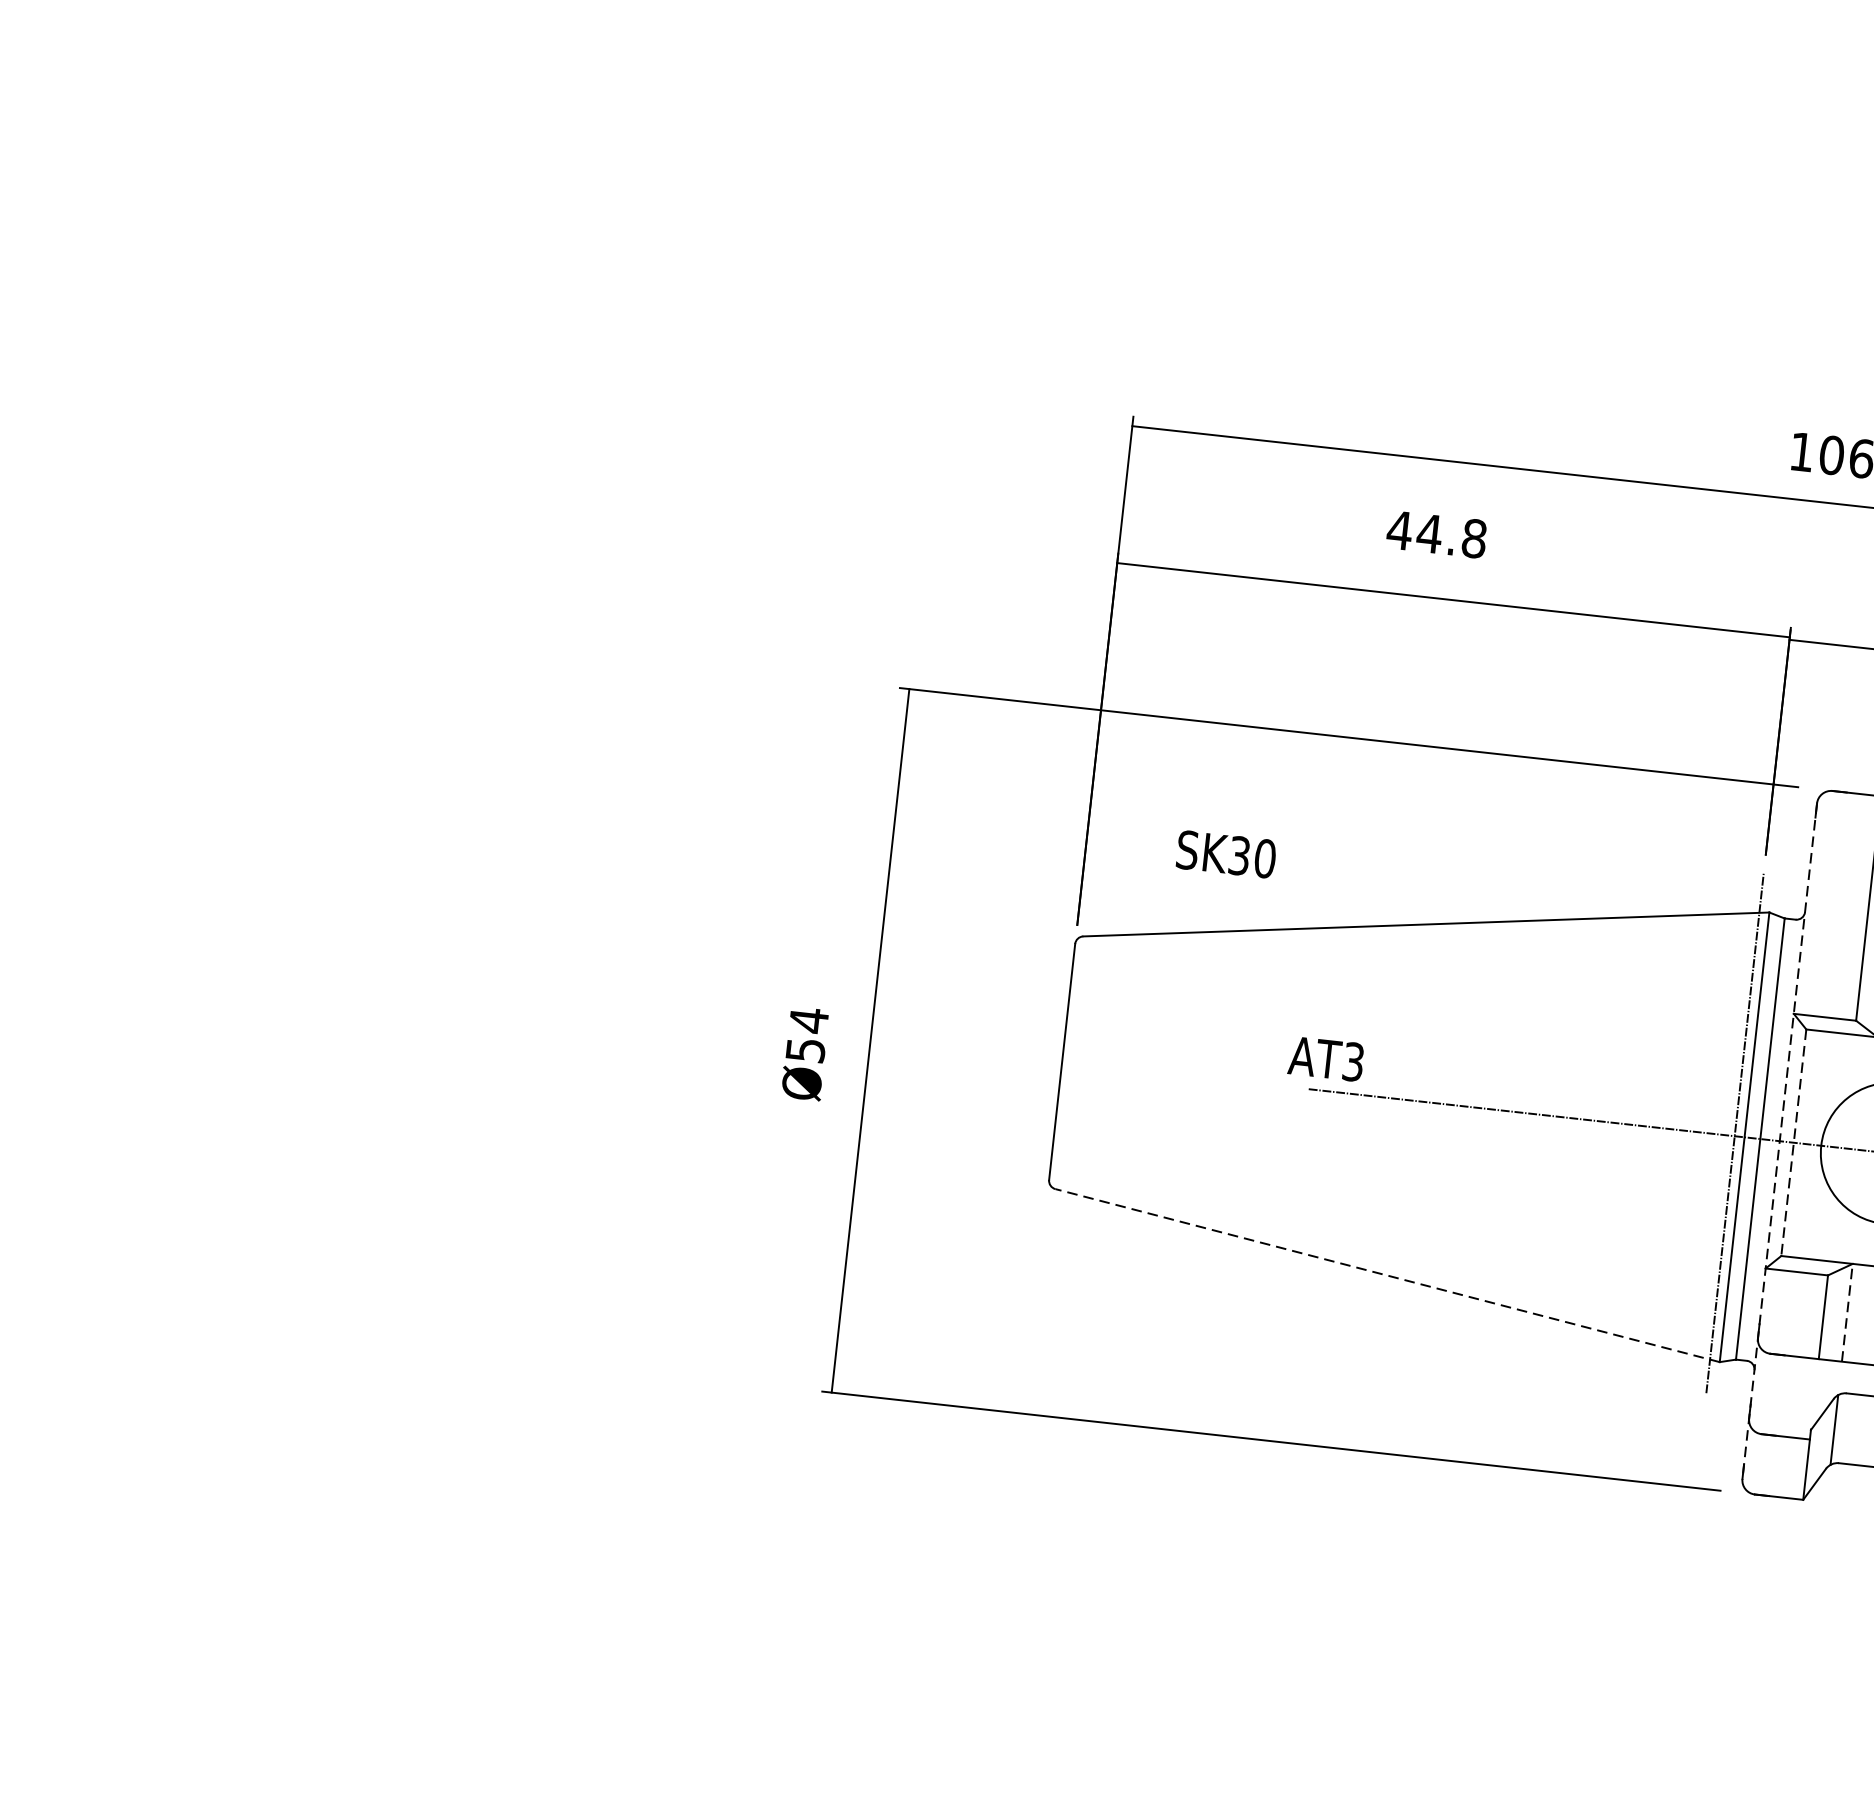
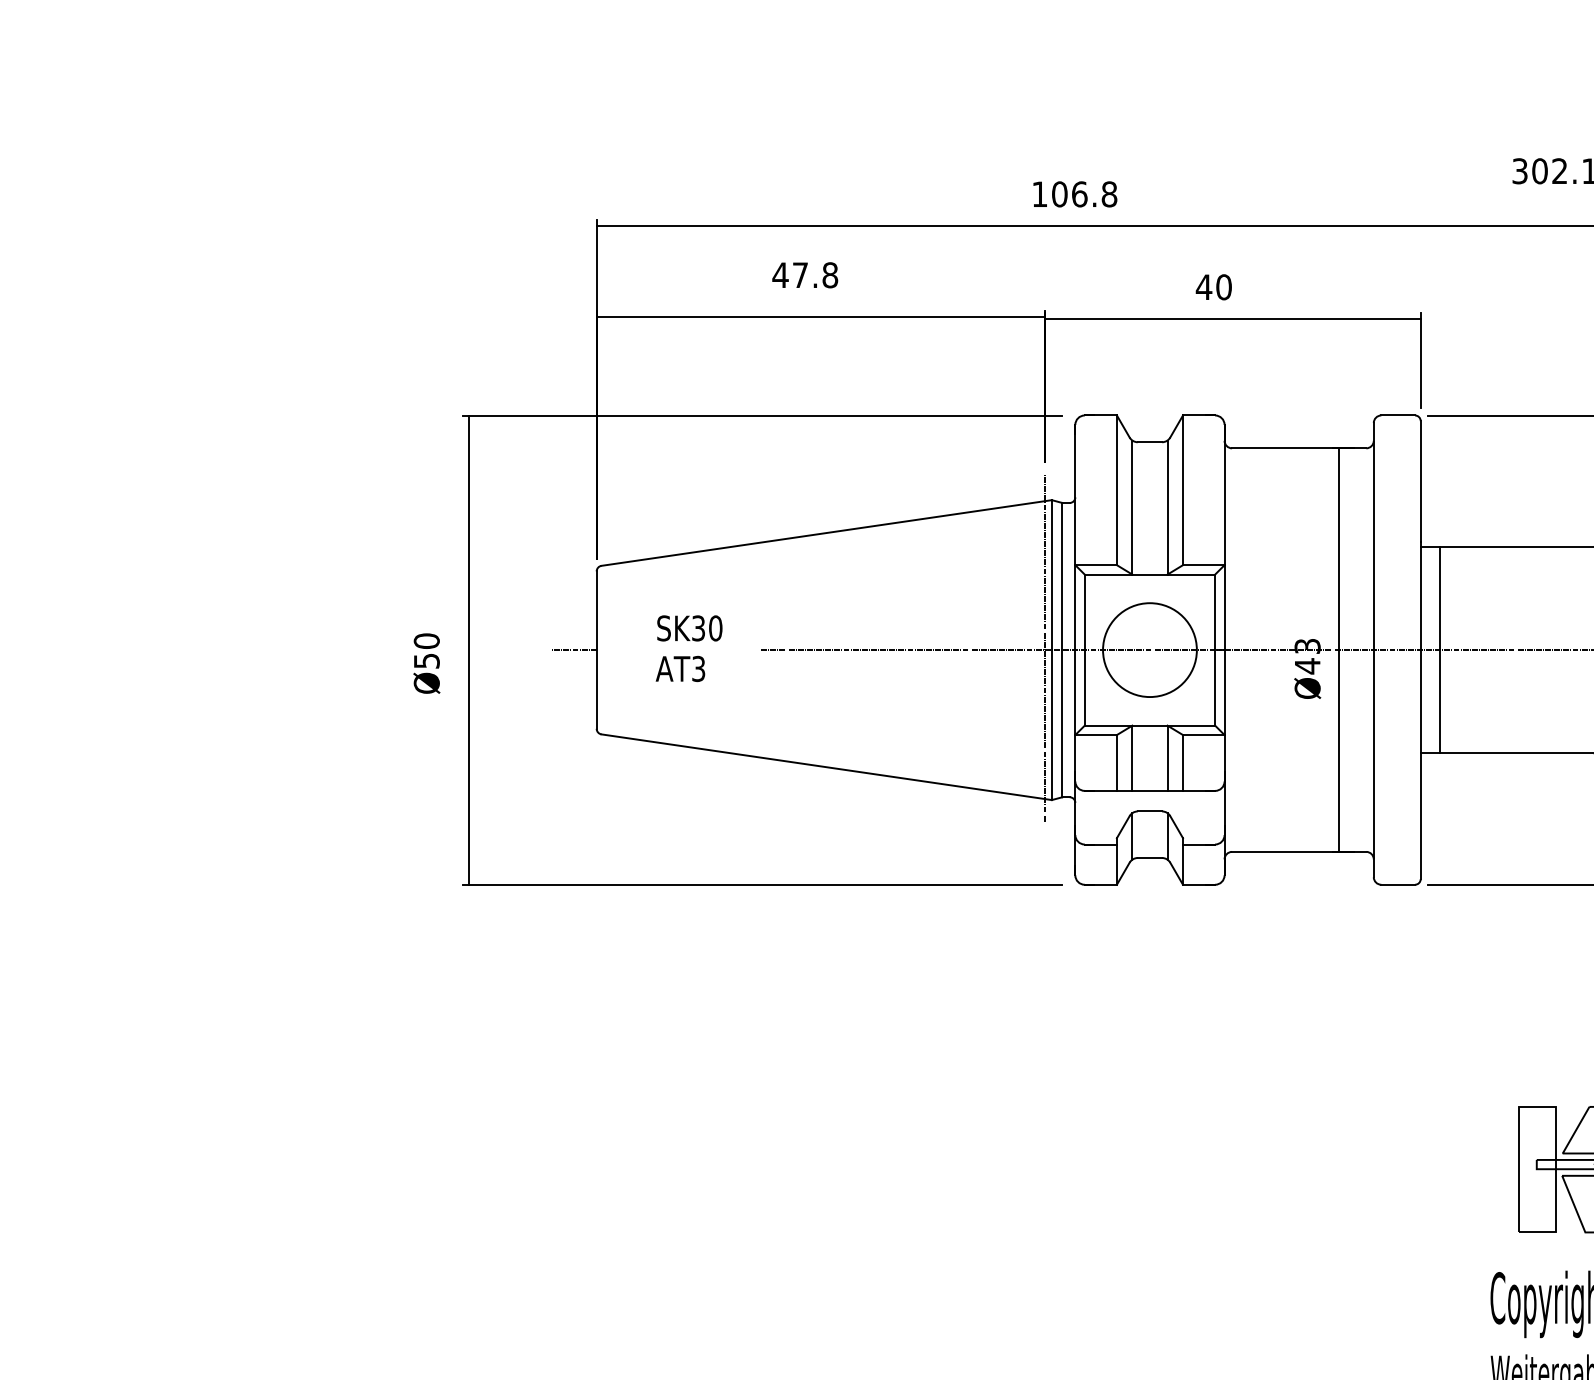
text: (1429, 532) -> (800, 274), 44.8 -> 47.8
text: (1225, 854) -> (689, 628), moved
text: (808, 1020) -> (426, 641), Ø54 -> Ø50
line: (1028, 1058) -> (574, 650), added
text: (1326, 1058) -> (680, 668), moved
line: (1779, 1141) -> (1075, 650), dashed -> solid
line: (1793, 1143) -> (1084, 650), dashed -> solid
line: (1387, 1275) -> (826, 767), dashed -> solid
line: (1847, 1313) -> (1132, 758), dashed -> solid

